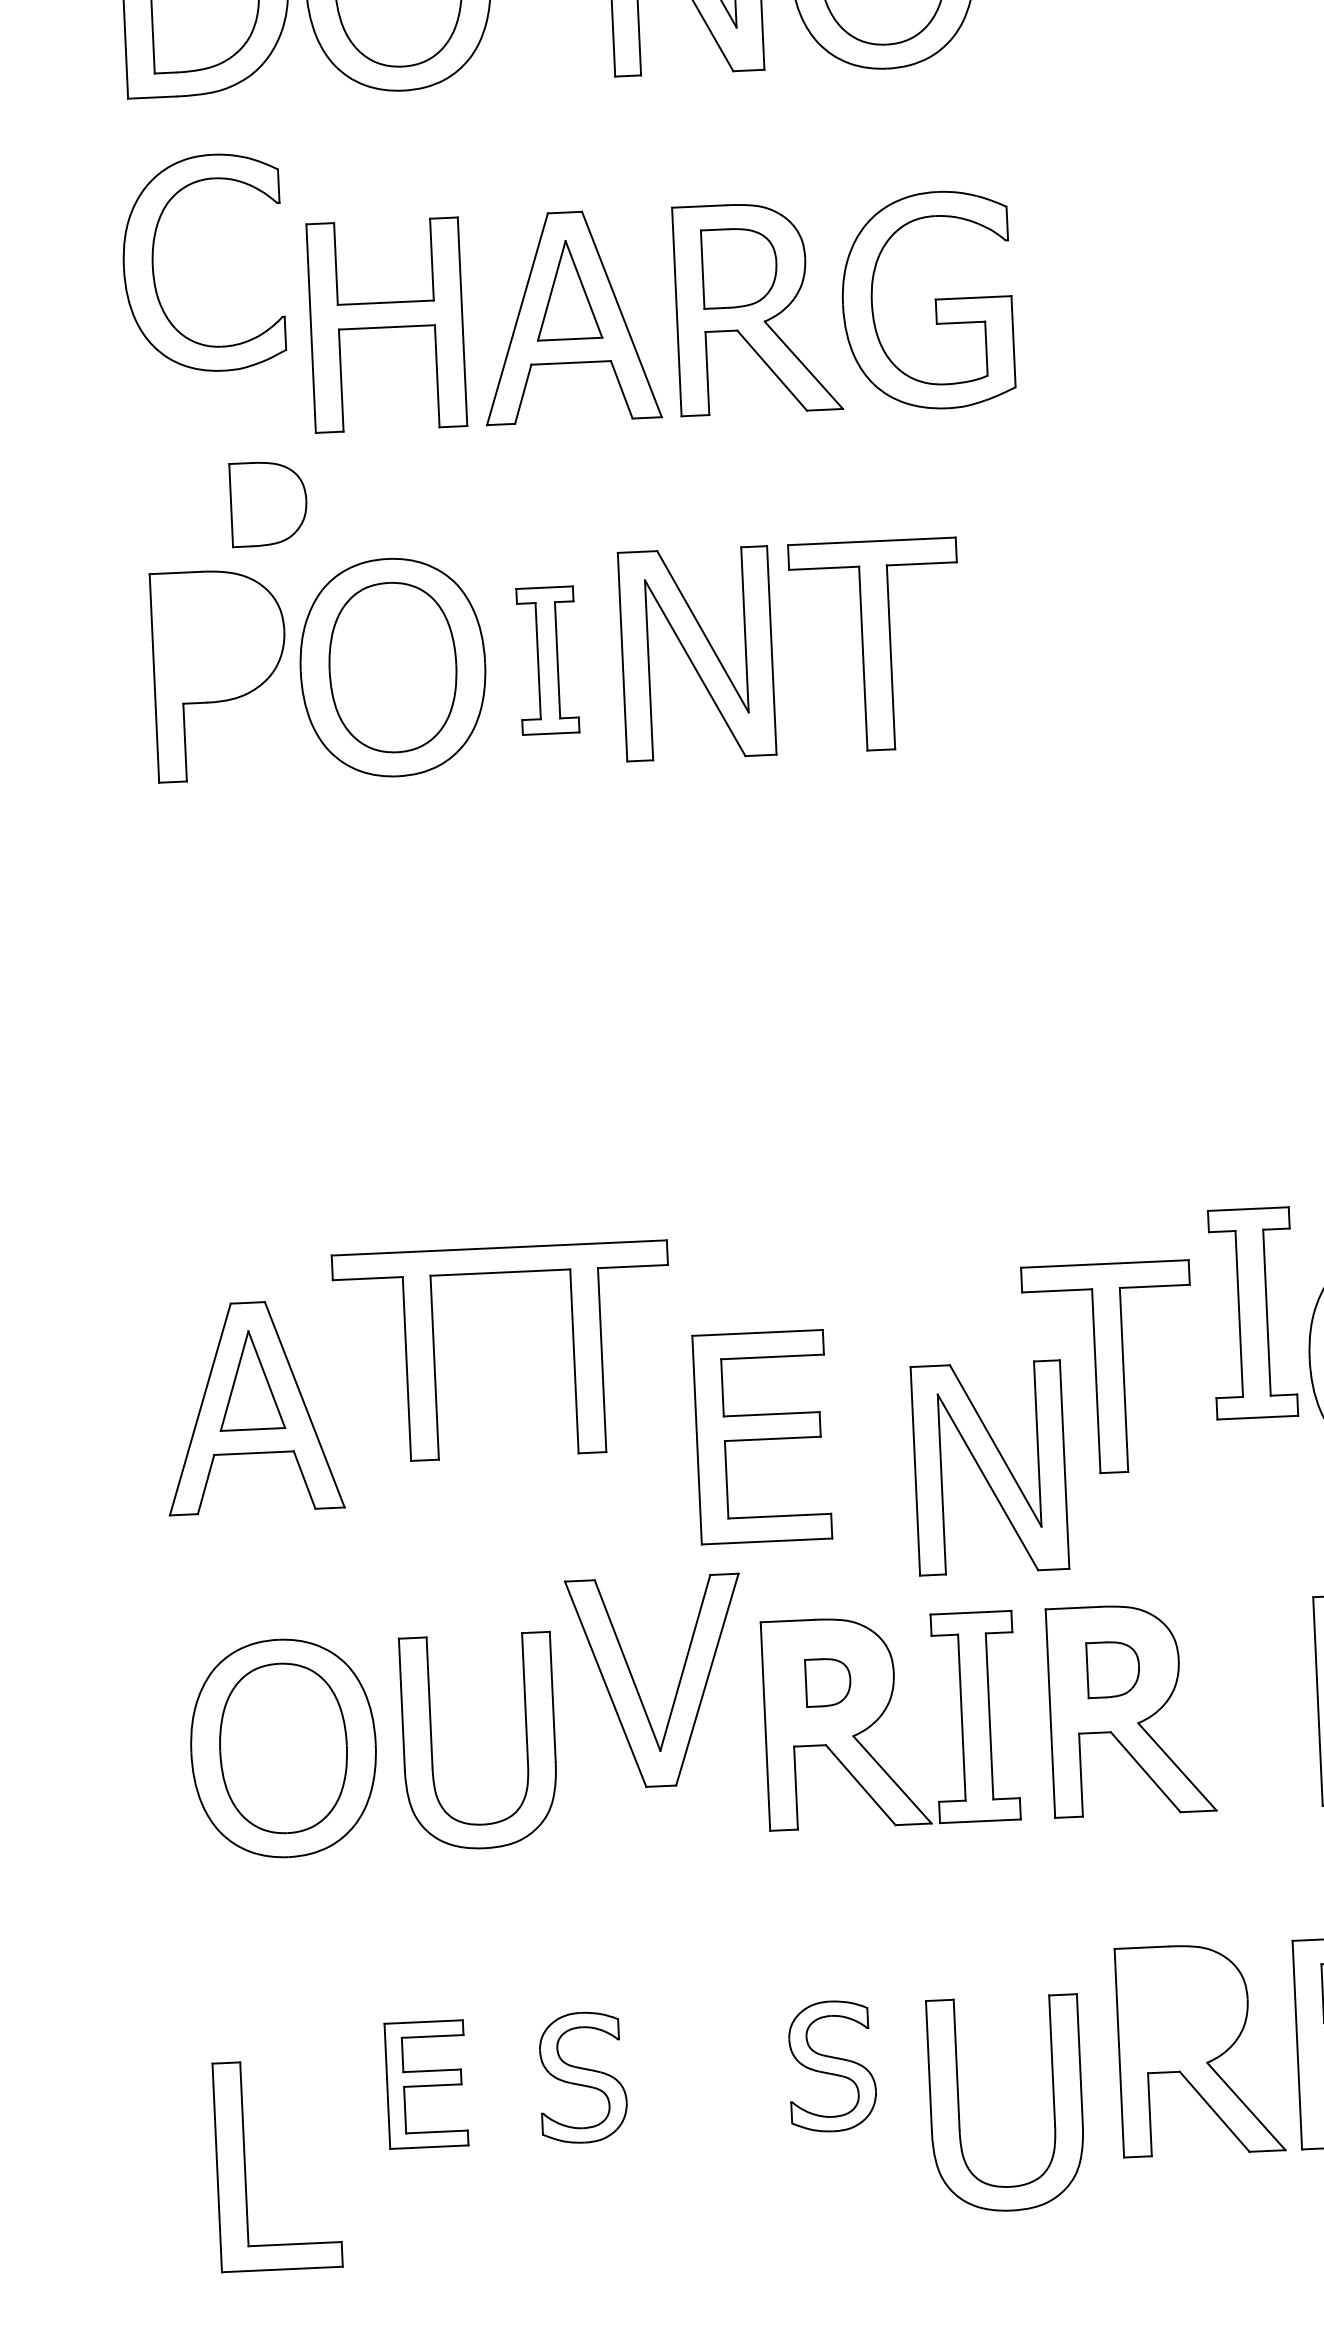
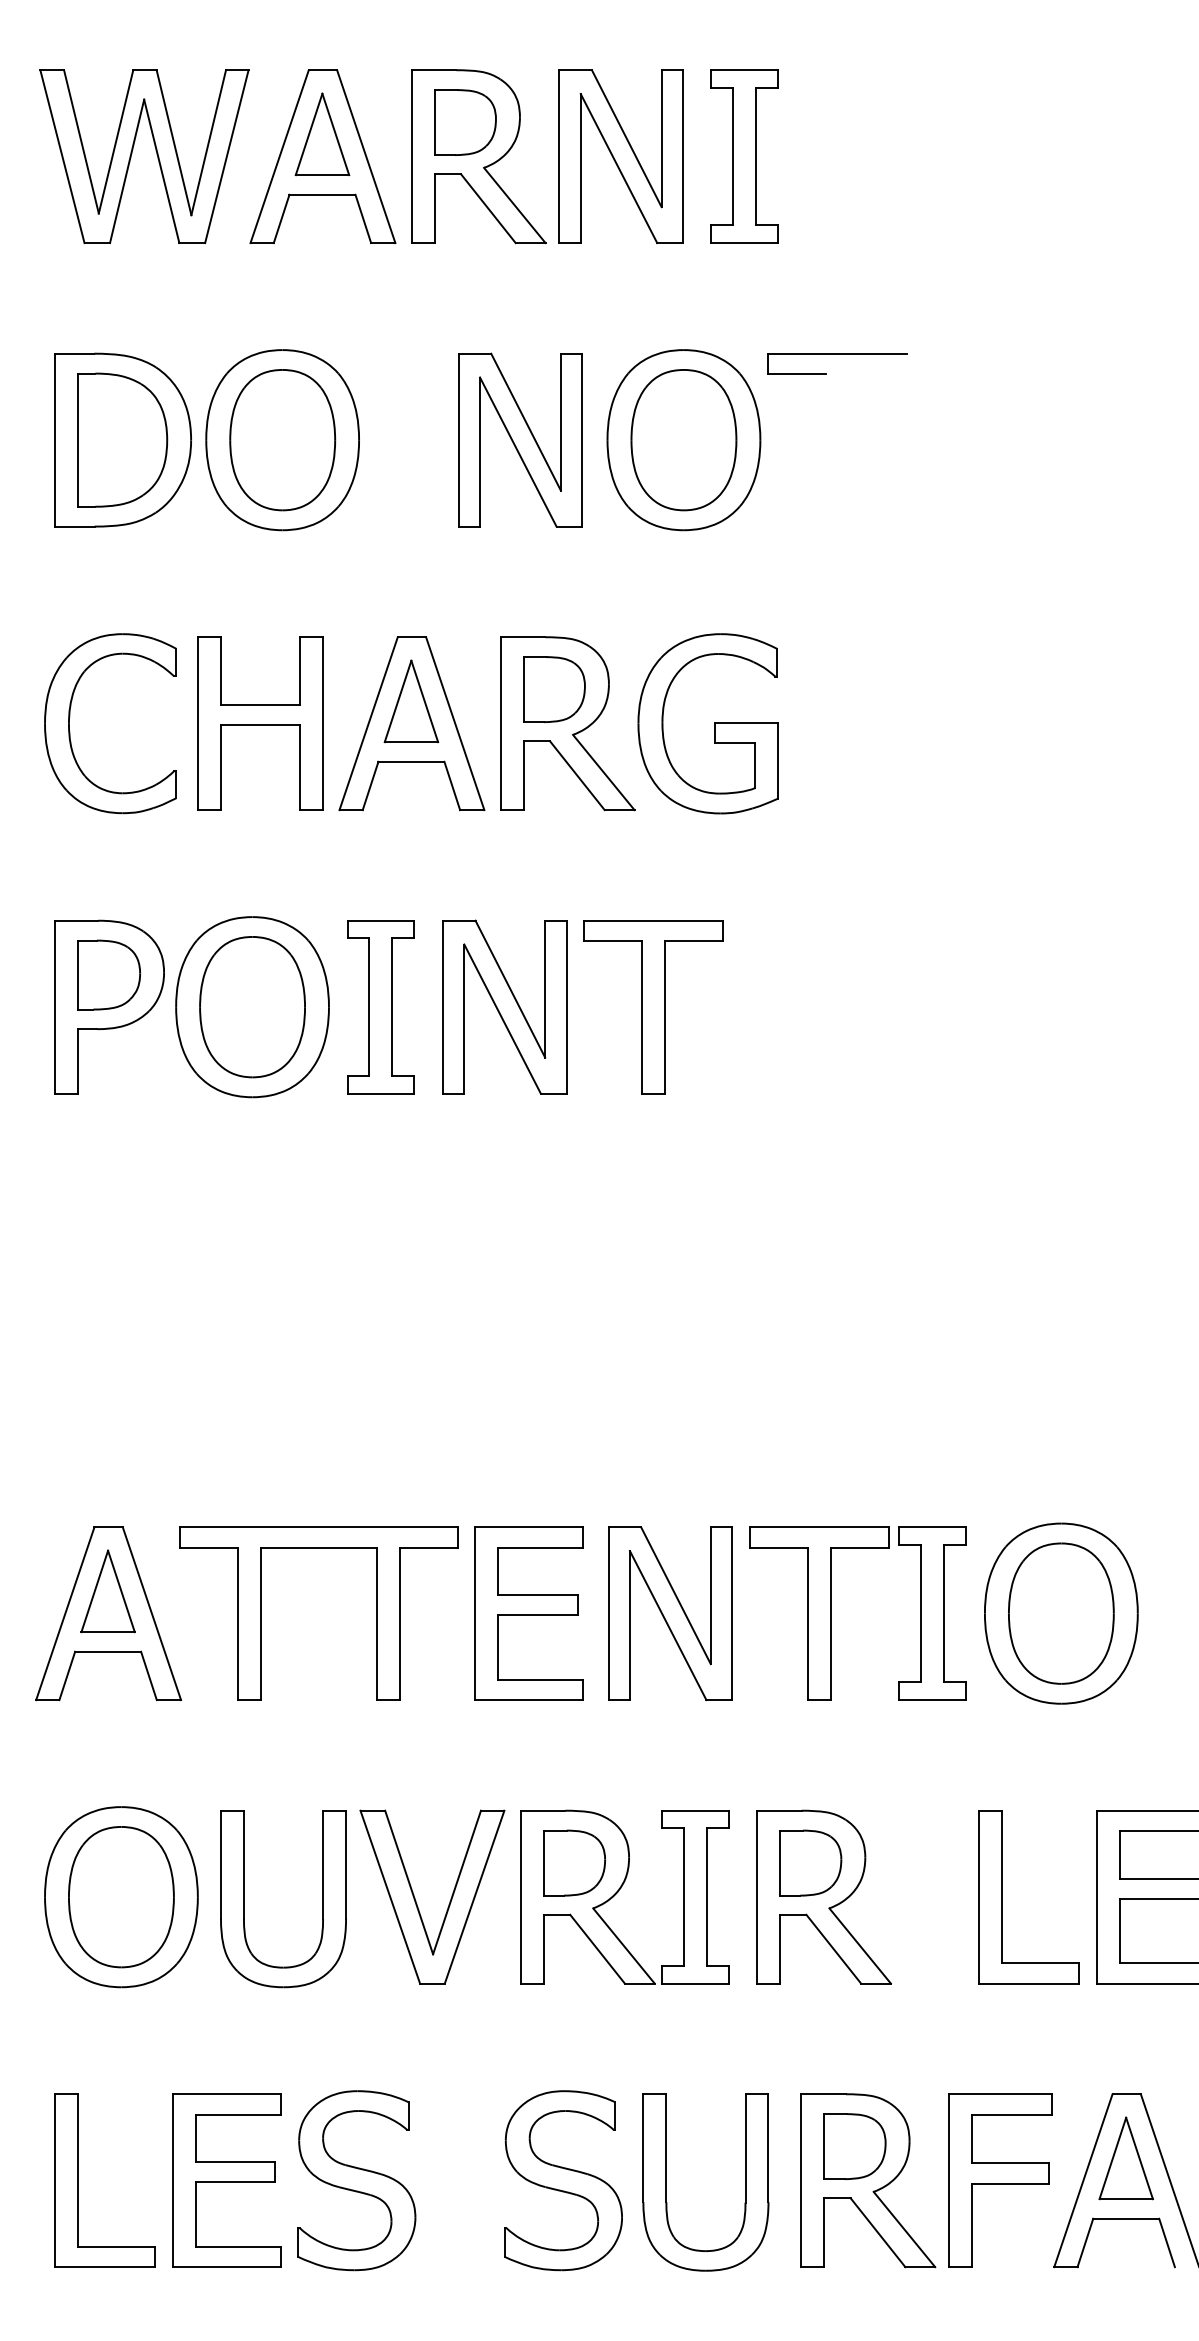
part: (154, 256) -> (70, 716), moved
part: (268, 503) -> (108, 974), moved
part: (547, 661) -> (380, 1007), size x1.43
part: (1252, 1313) -> (932, 1613), moved
part: (435, 1355) -> (261, 1613), moved
part: (761, 1437) -> (528, 1613), moved
part: (990, 1467) -> (670, 1613), moved
part: (1112, 1668) -> (810, 1862), size x1.43
part: (828, 1681) -> (574, 1862), size x1.67
part: (637, 1686) -> (416, 1900), moved
part: (1181, 2009) -> (854, 2146), added
part: (832, 2066) -> (563, 2180), size x1.67
part: (582, 2077) -> (356, 2180), size x1.67
part: (425, 2084) -> (226, 2180), size x1.67
part: (958, 2106) -> (666, 2182), moved
part: (245, 2166) -> (78, 2180), moved

